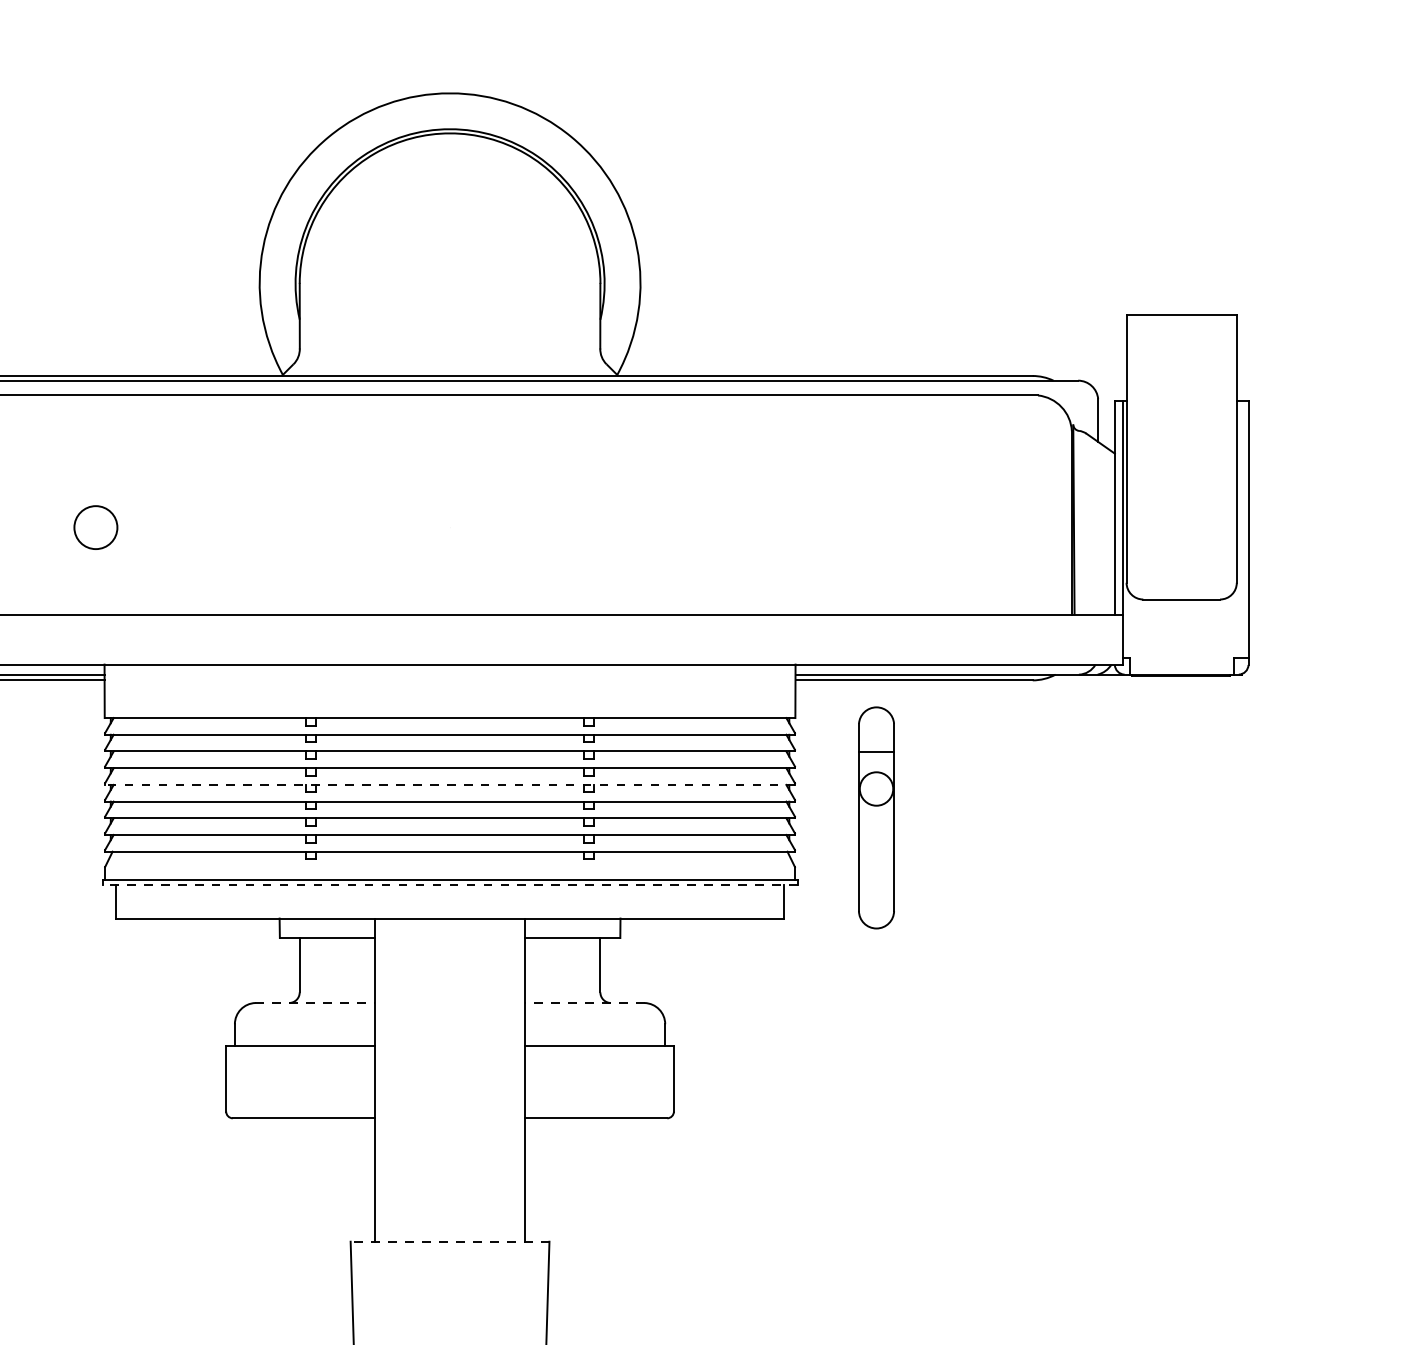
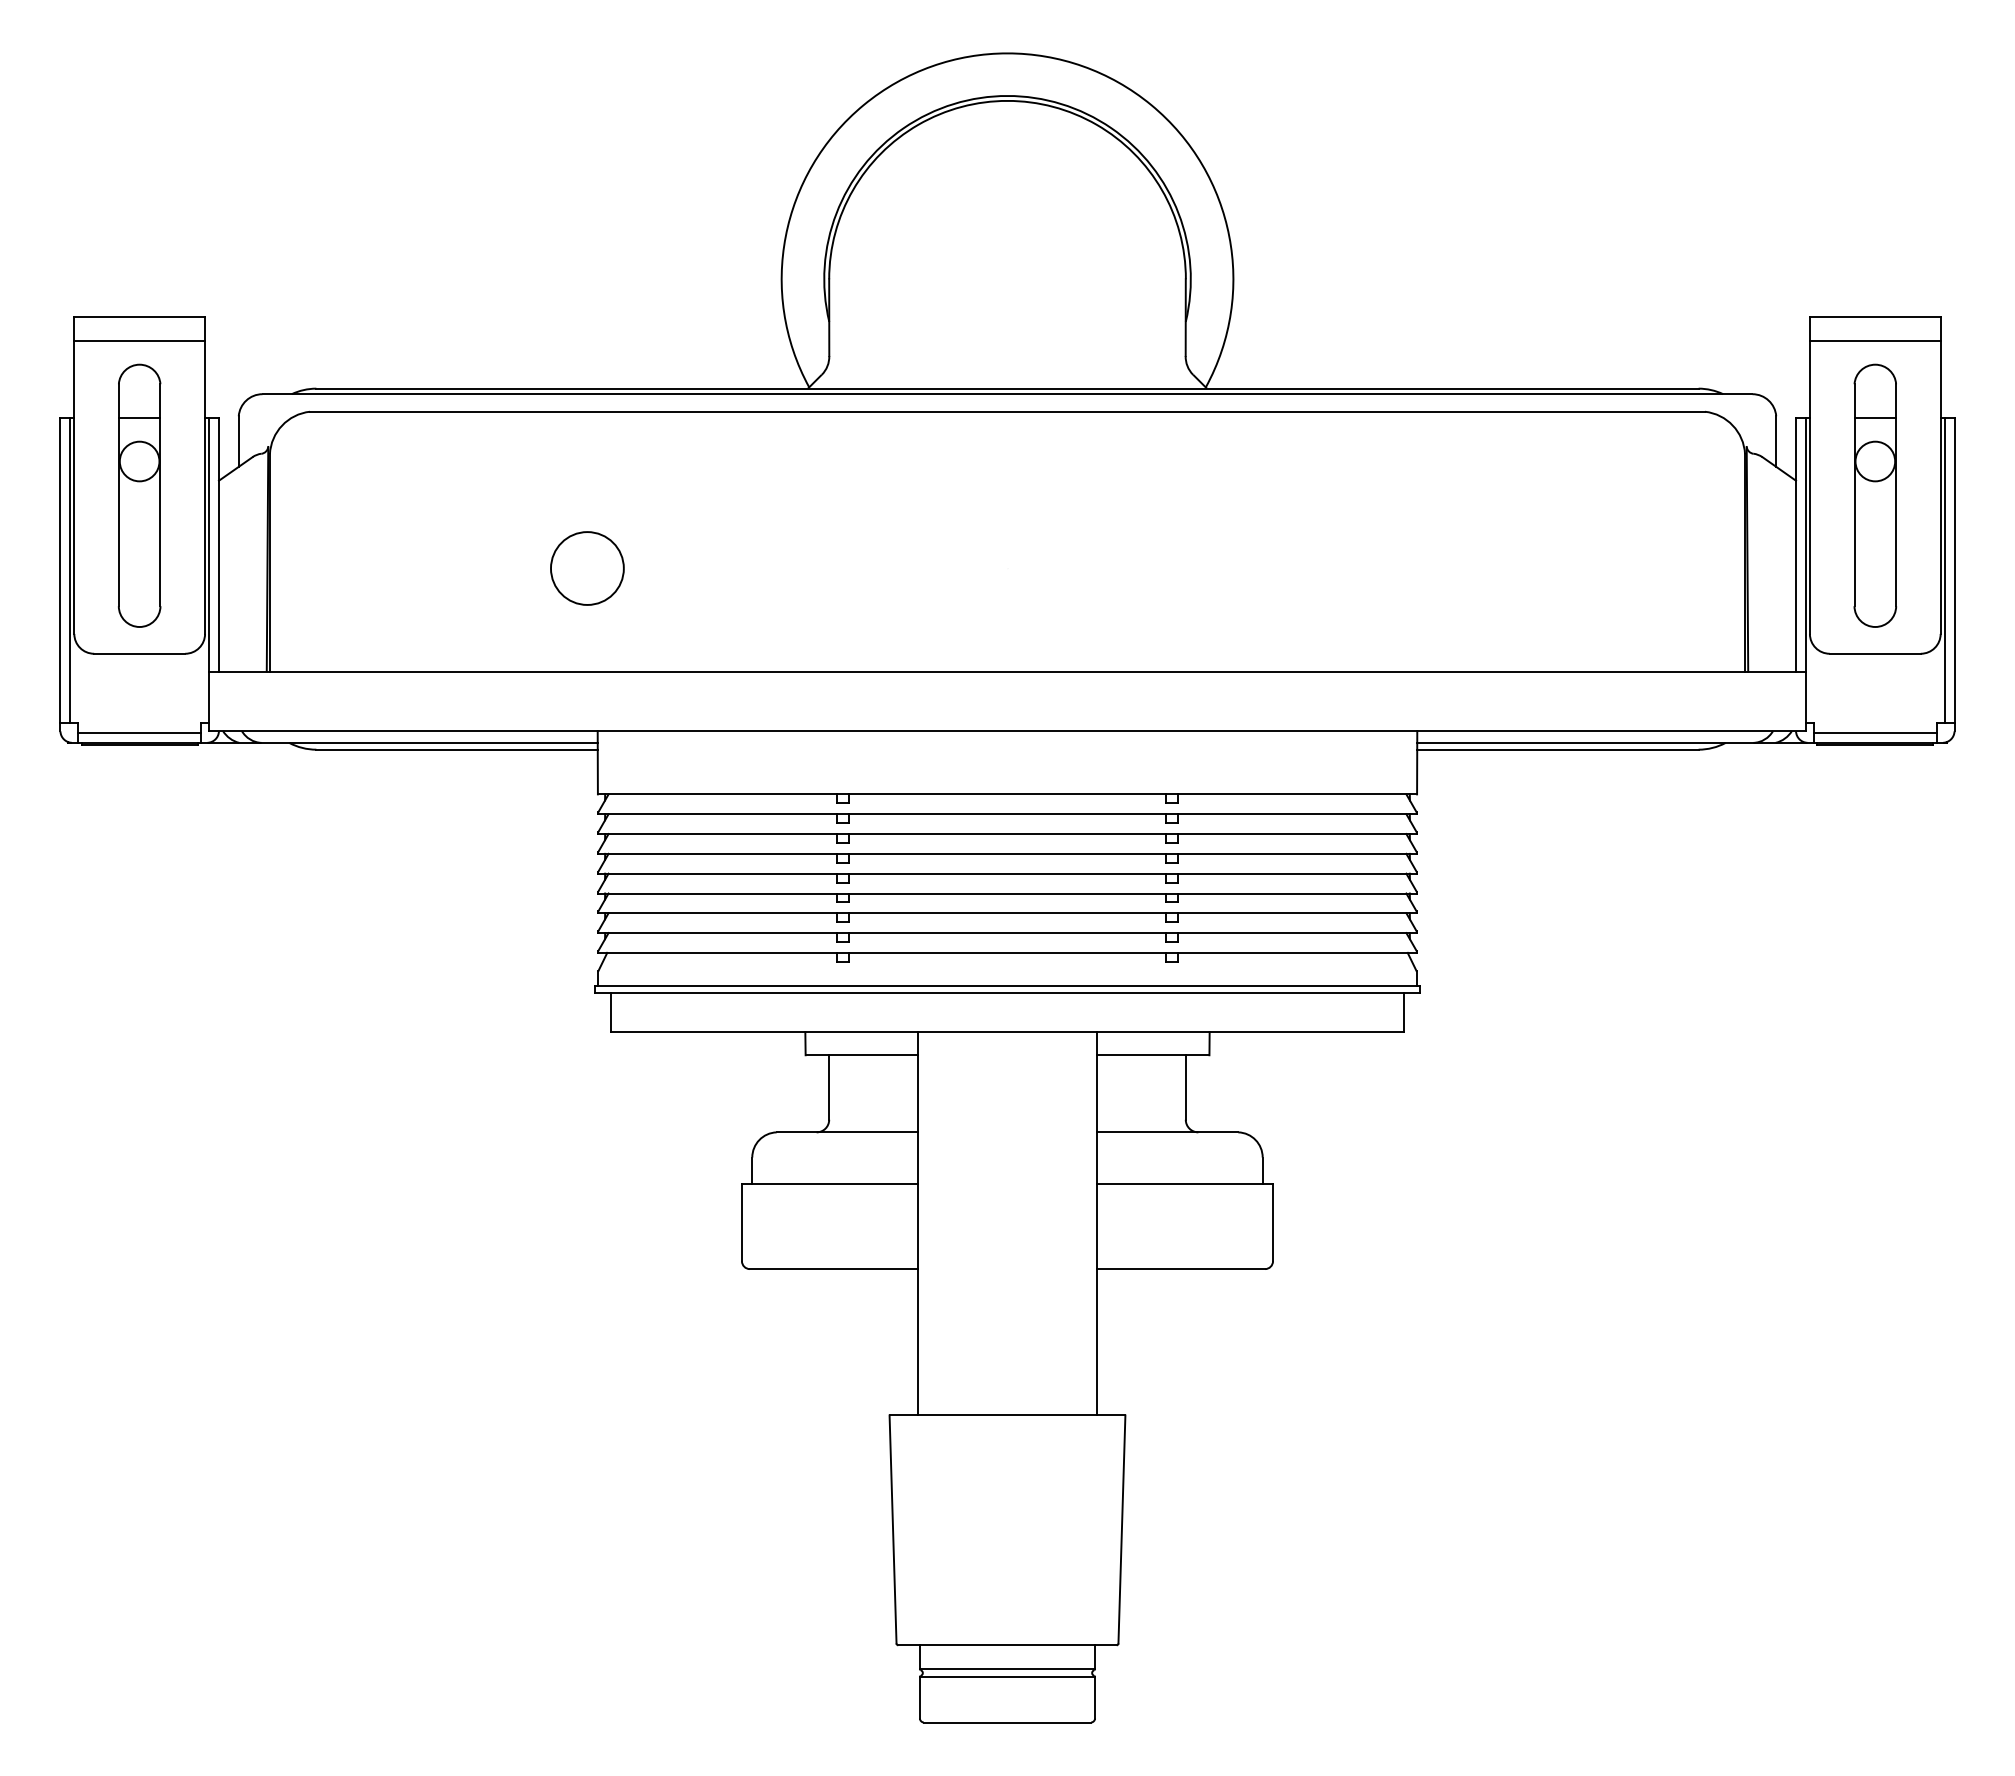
line: (1181, 335) -> (1874, 340), added
circle: (95, 527) -> (587, 568), size x1.43
line: (1240, 529) -> (1944, 570), added
line: (1181, 665) -> (1874, 732), added
line: (449, 784) -> (1006, 873), dashed -> solid
part: (875, 817) -> (1874, 495), moved
line: (449, 885) -> (1006, 992), dashed -> solid
line: (315, 1003) -> (847, 1132), dashed -> solid
line: (584, 1003) -> (1167, 1132), dashed -> solid
line: (450, 1241) -> (1007, 1415), dashed -> solid

